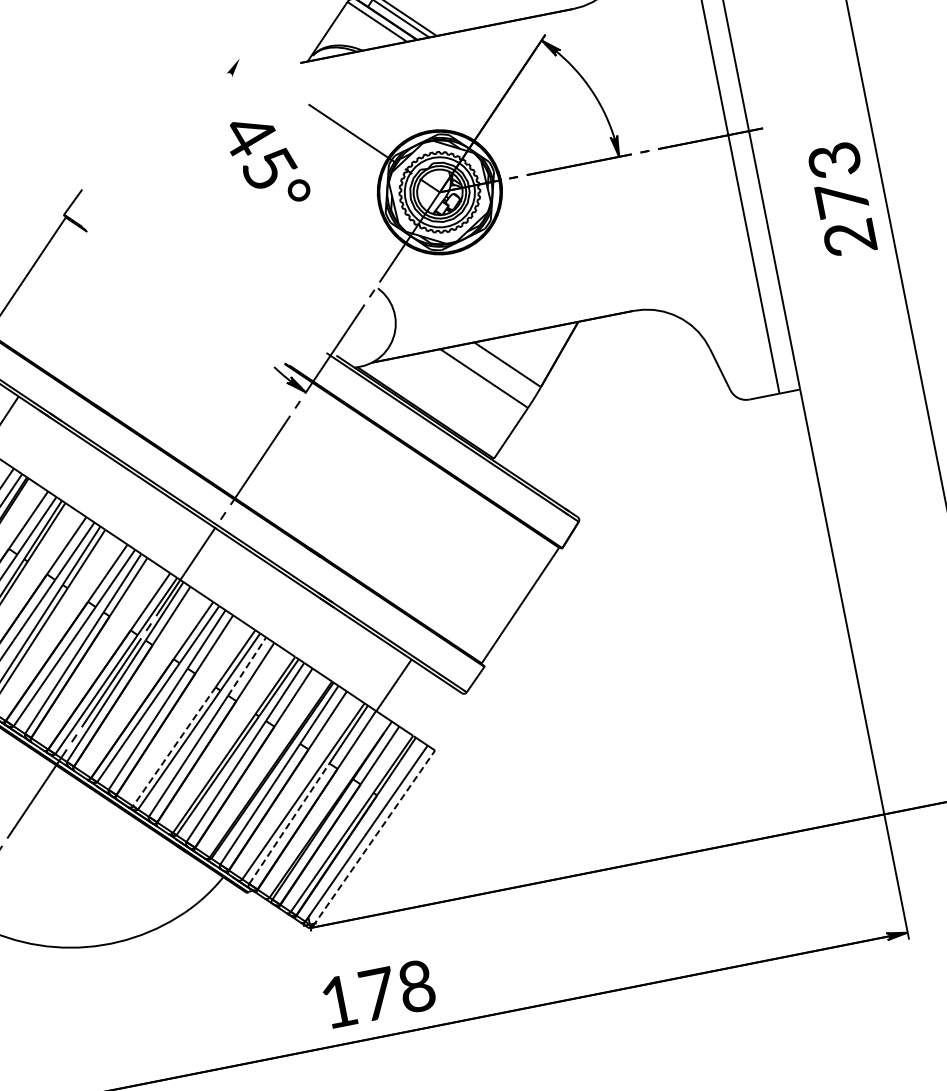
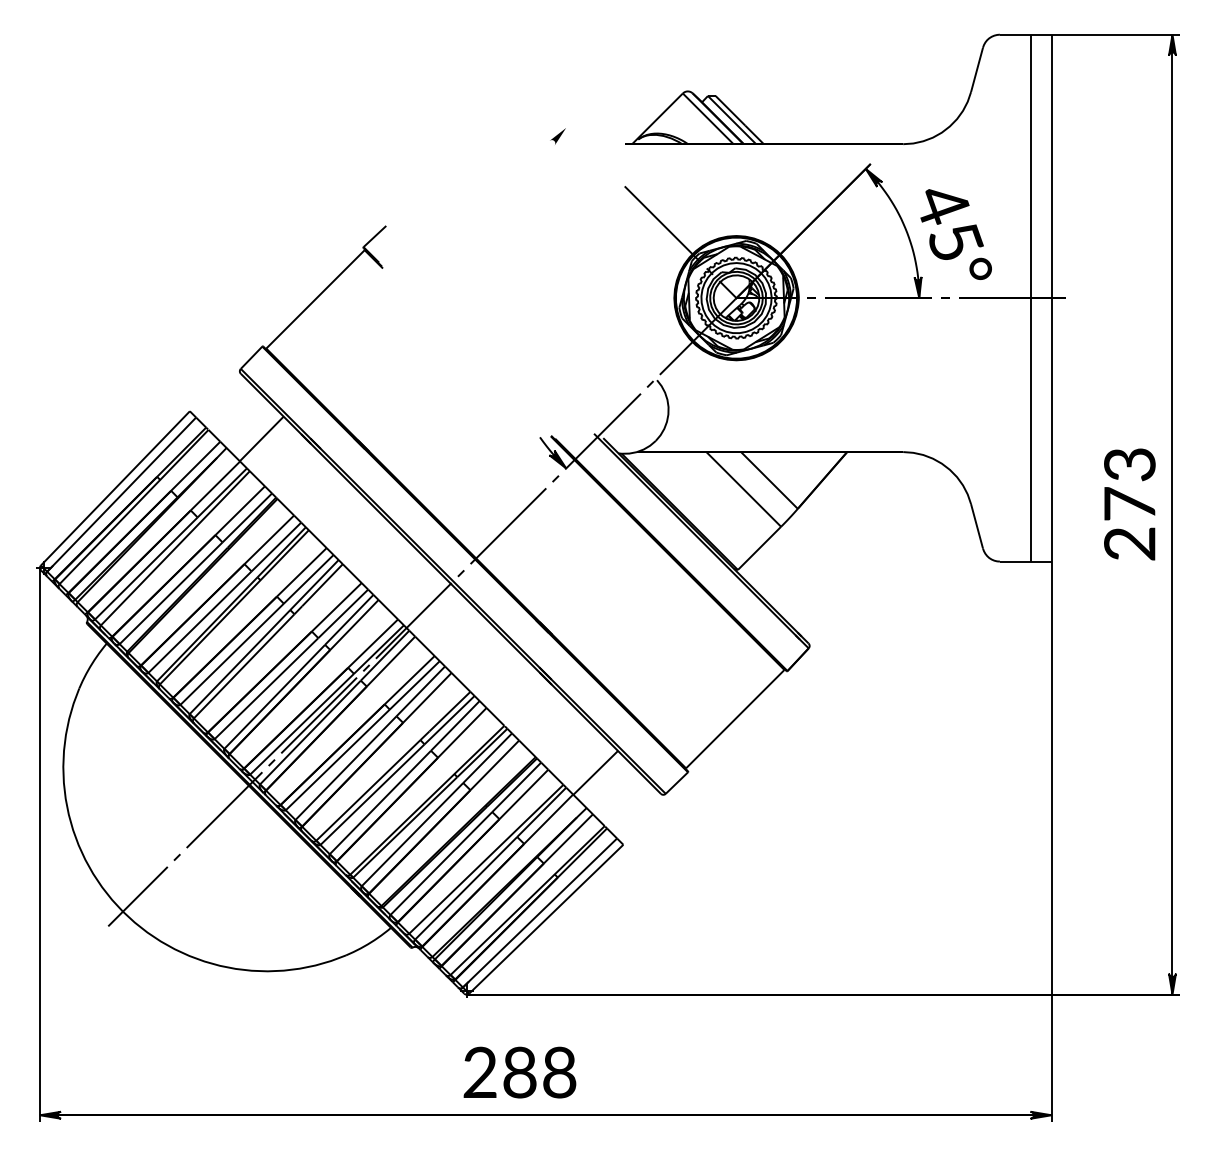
text: (267, 161) -> (955, 234), moved
text: (841, 199) -> (1129, 504), moved
line: (247, 666) -> (455, 725), dashed -> solid
line: (173, 746) -> (367, 790), dashed -> solid
line: (288, 824) -> (465, 888), dashed -> solid
line: (373, 837) -> (546, 918), dashed -> solid
text: (358, 997) -> (500, 1072), 178 -> 288

